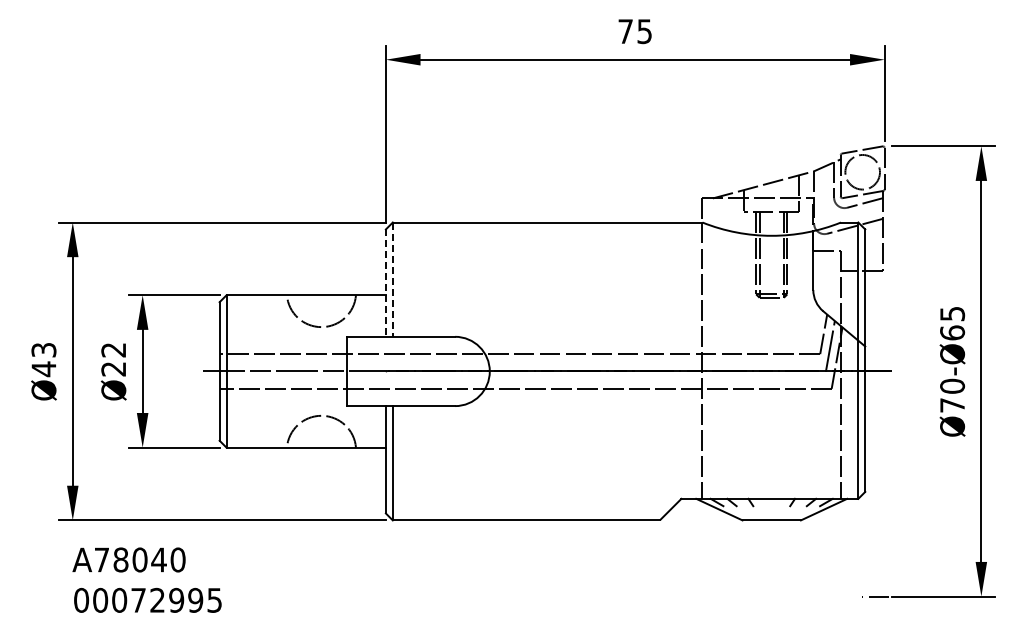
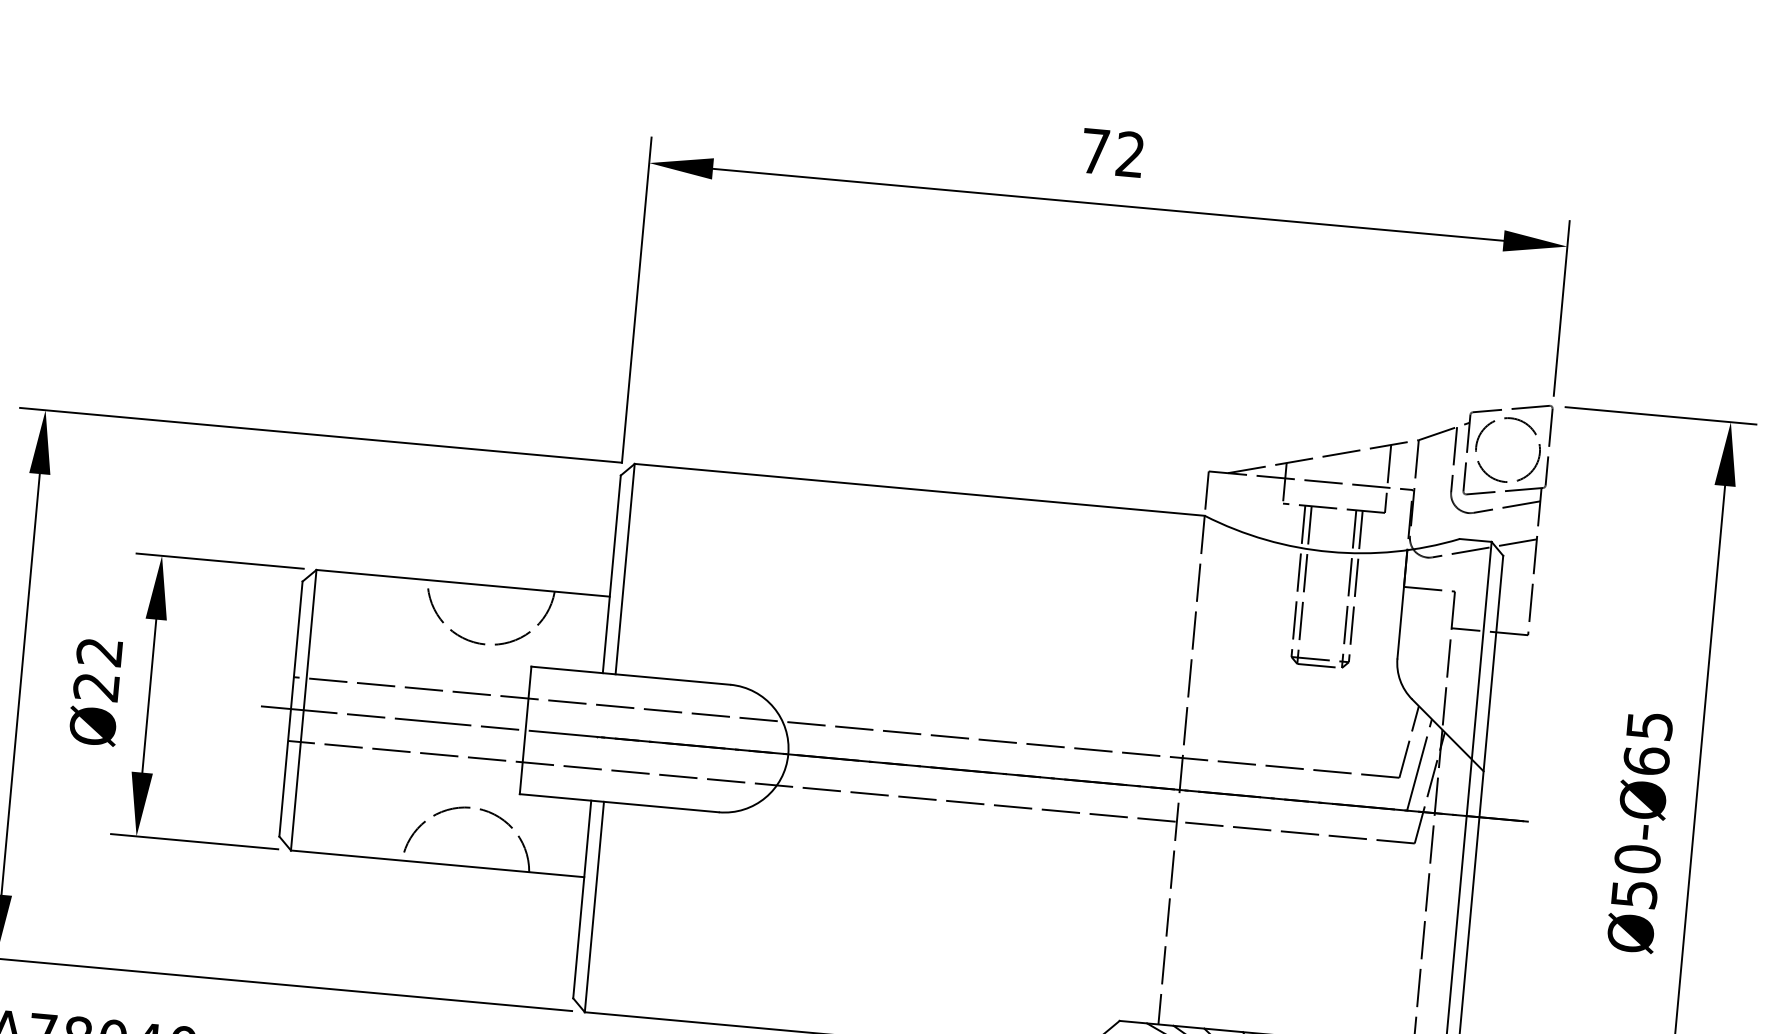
text: (644, 31) -> (1130, 154), 75 -> 72
line: (392, 280) -> (624, 570), dashed -> solid
line: (385, 283) -> (611, 574), dashed -> solid
text: (952, 405) -> (1634, 894), Ø70-Ø65 -> Ø50-Ø65

